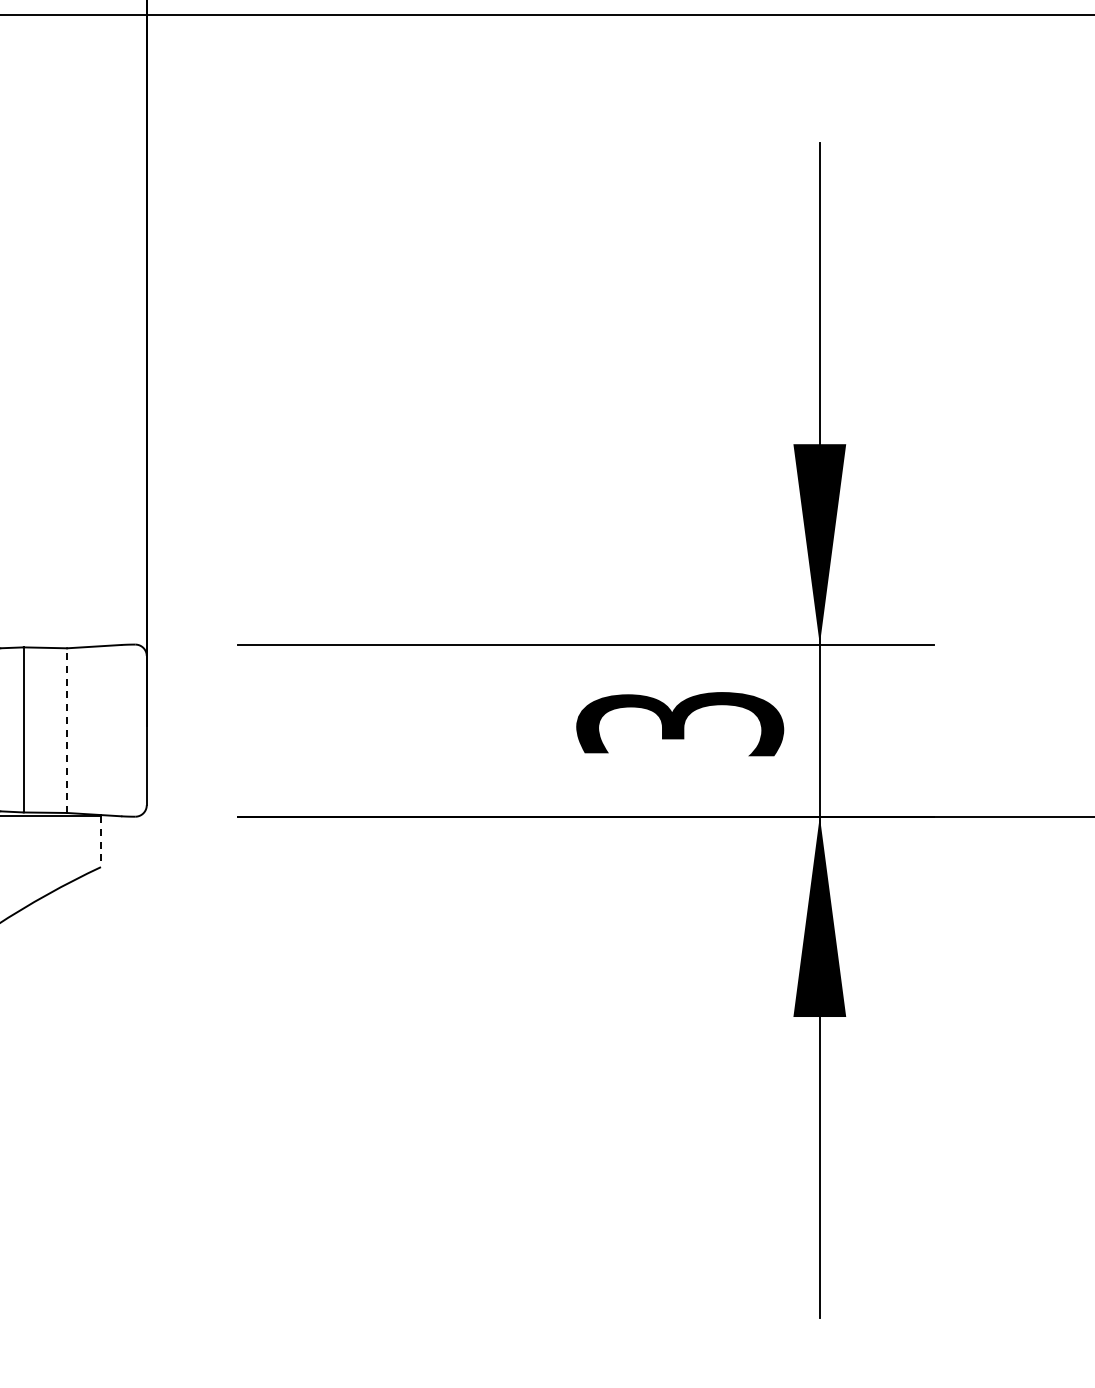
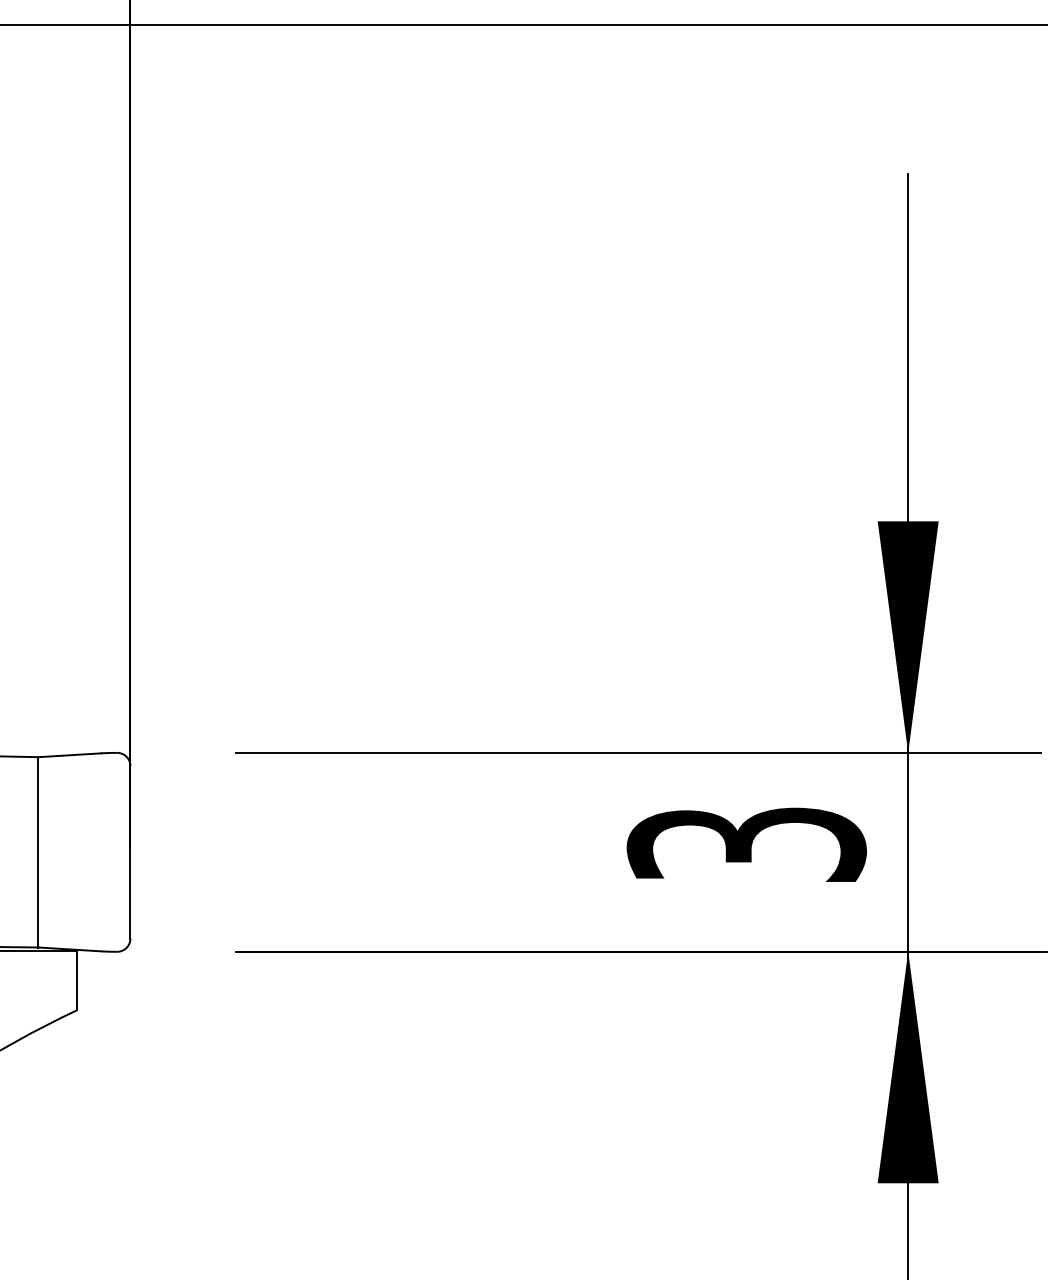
line: (67, 730) -> (38, 852), dashed -> solid
line: (100, 842) -> (76, 981), dashed -> solid

